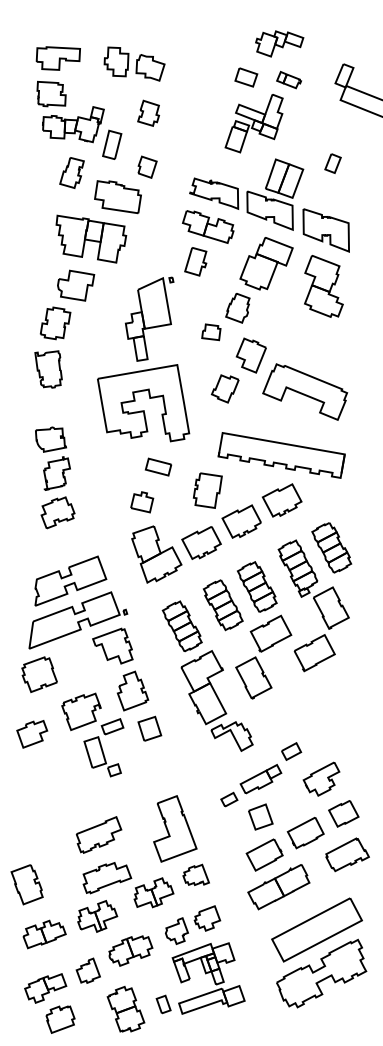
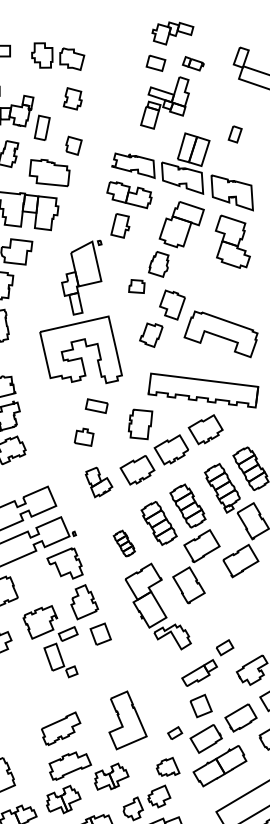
part: (279, 43) -> (172, 32), moved
part: (156, 554) -> (98, 482), size x0.6
part: (181, 626) -> (123, 543), size x0.6
part: (229, 799) -> (175, 733), moved
part: (195, 874) -> (167, 766), moved

